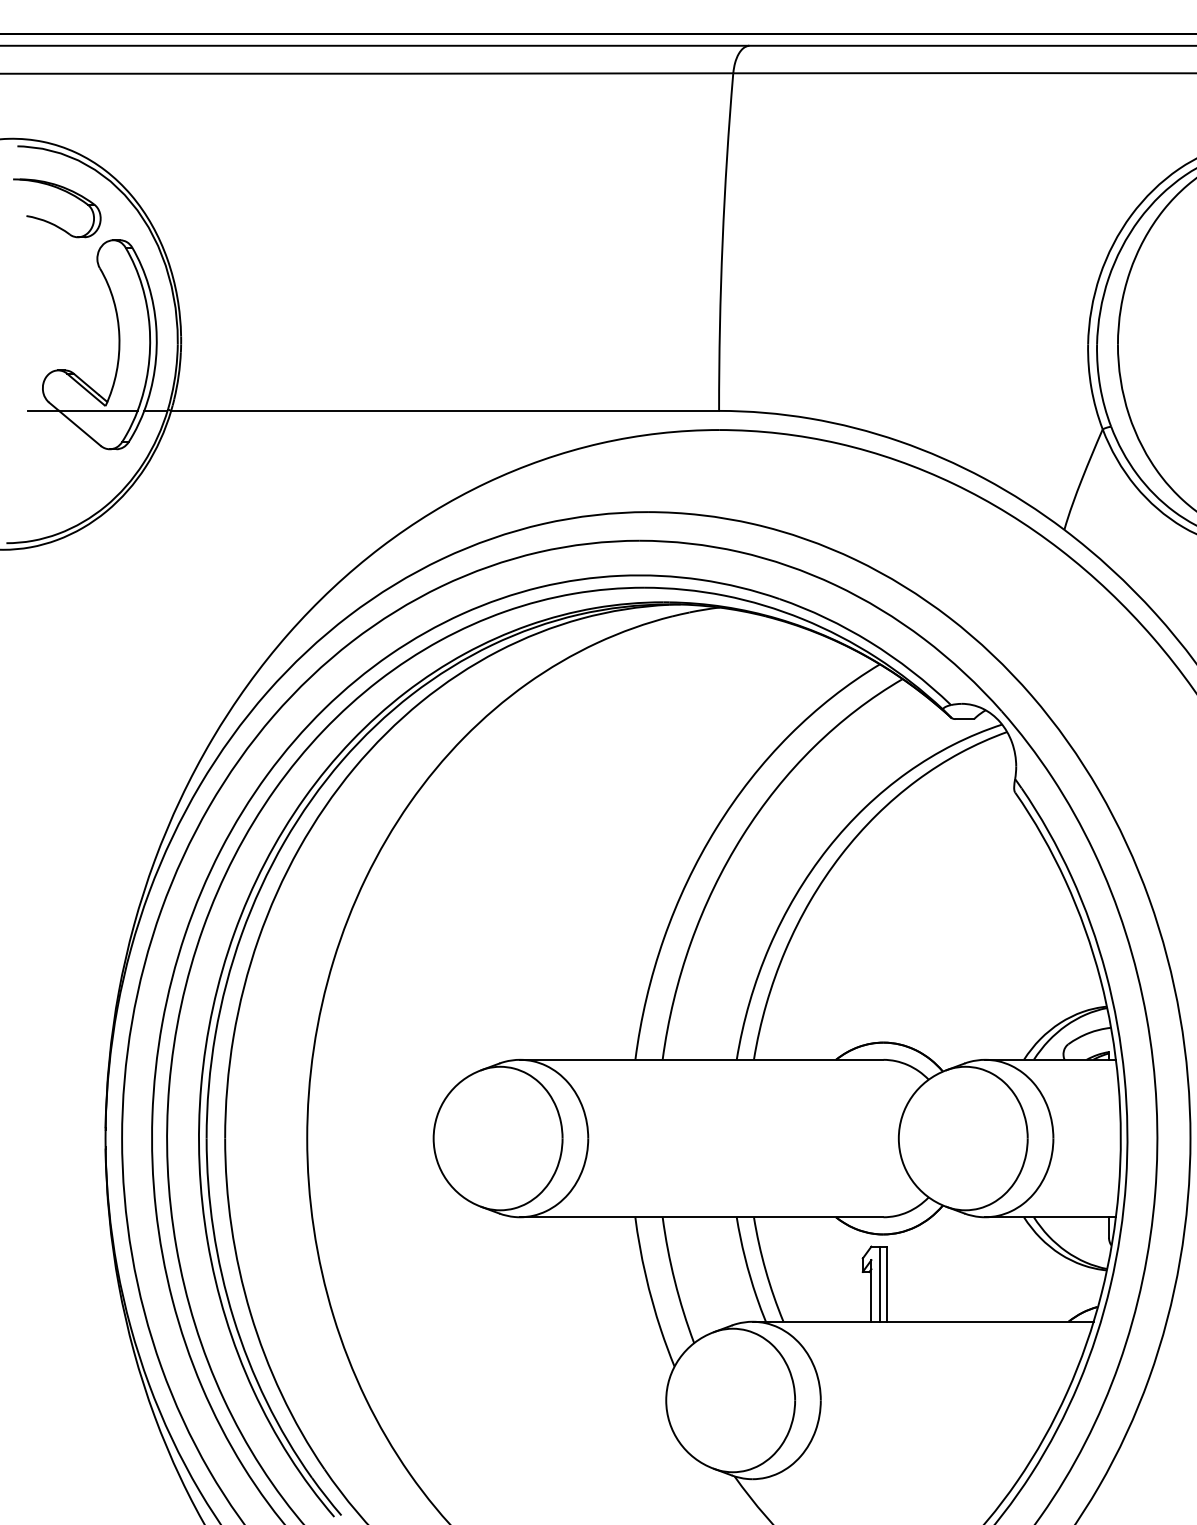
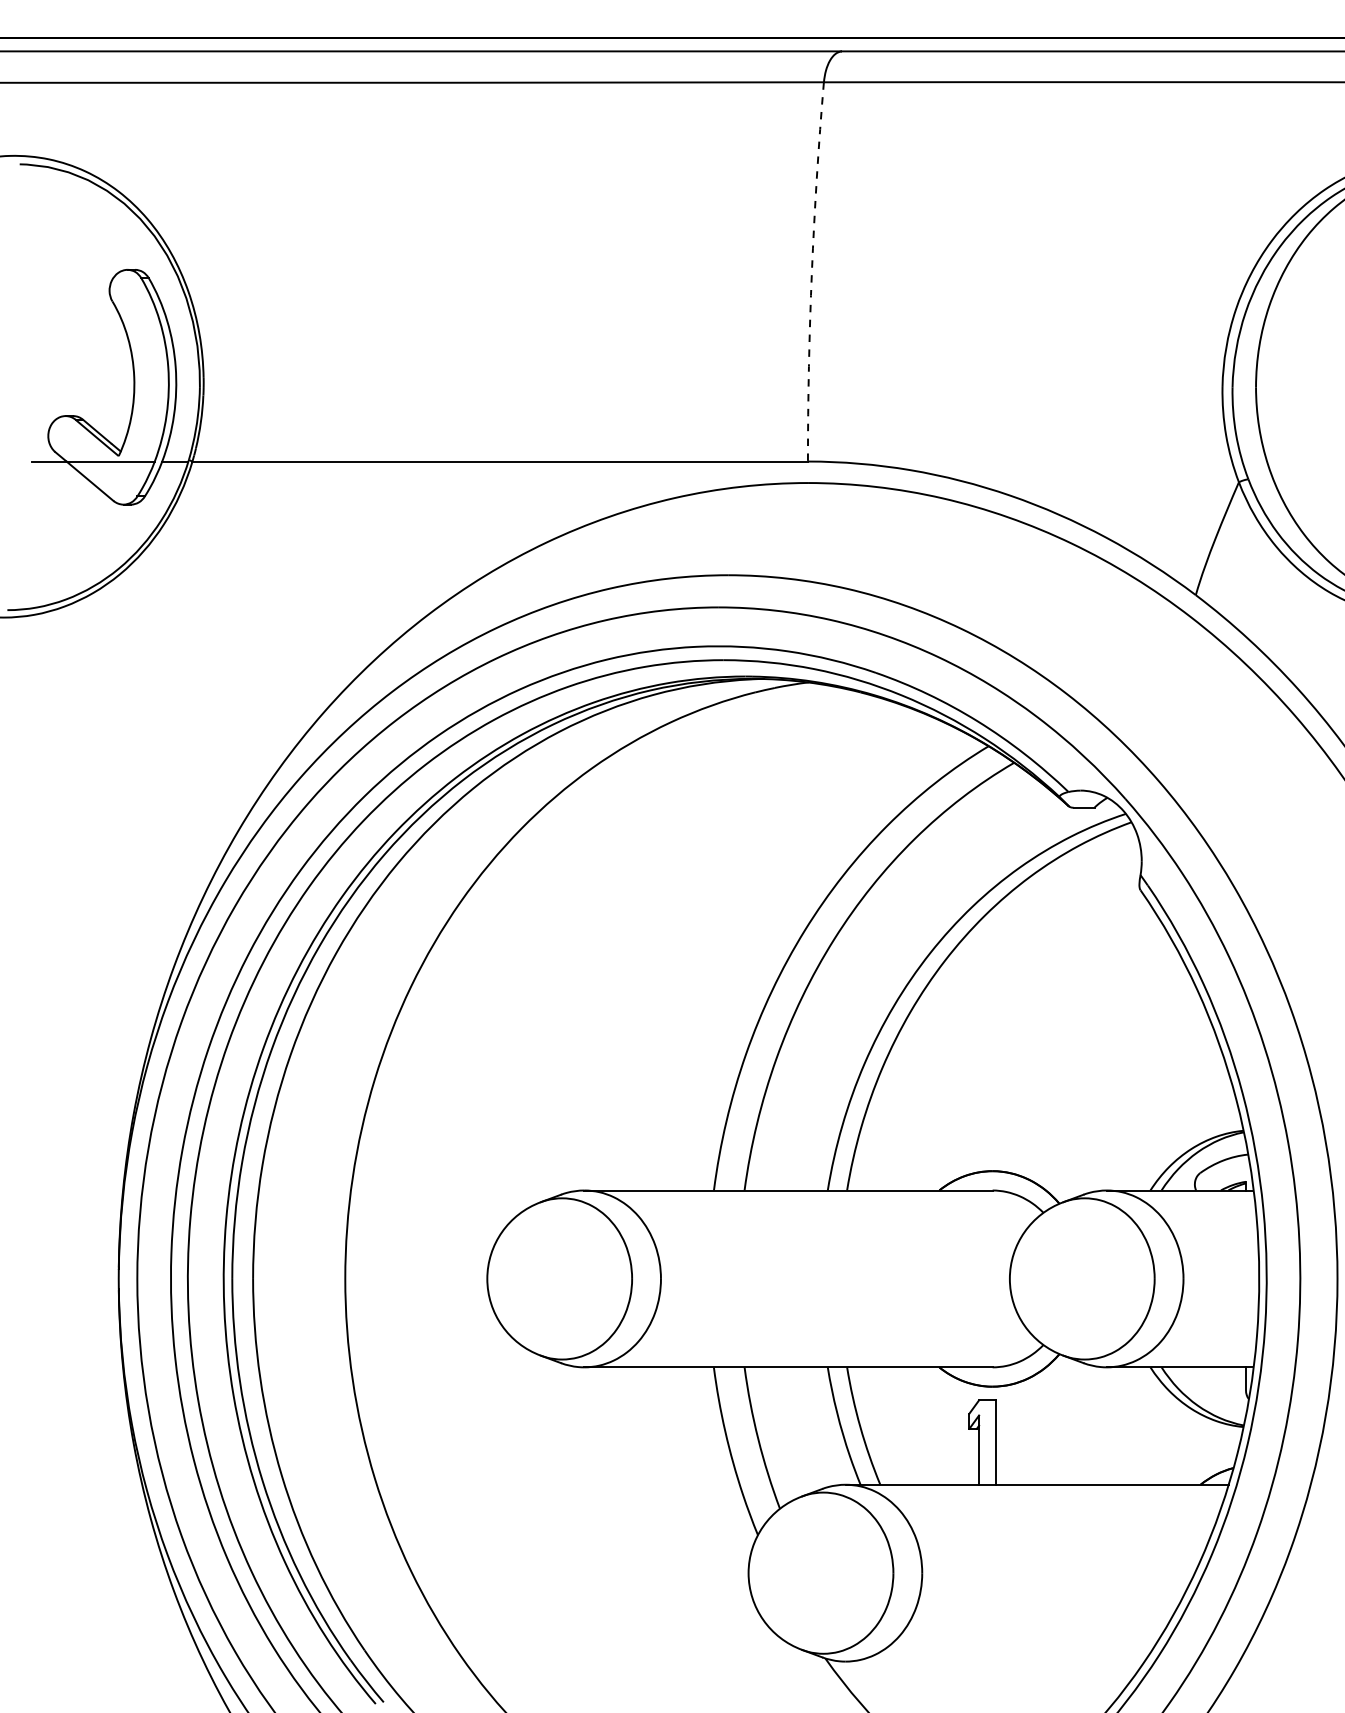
part: (51, 222) -> (57, 249), removed
arc: (722, 241) -> (811, 271), solid -> dashed
line: (879, 1284) -> (988, 1442), removed

